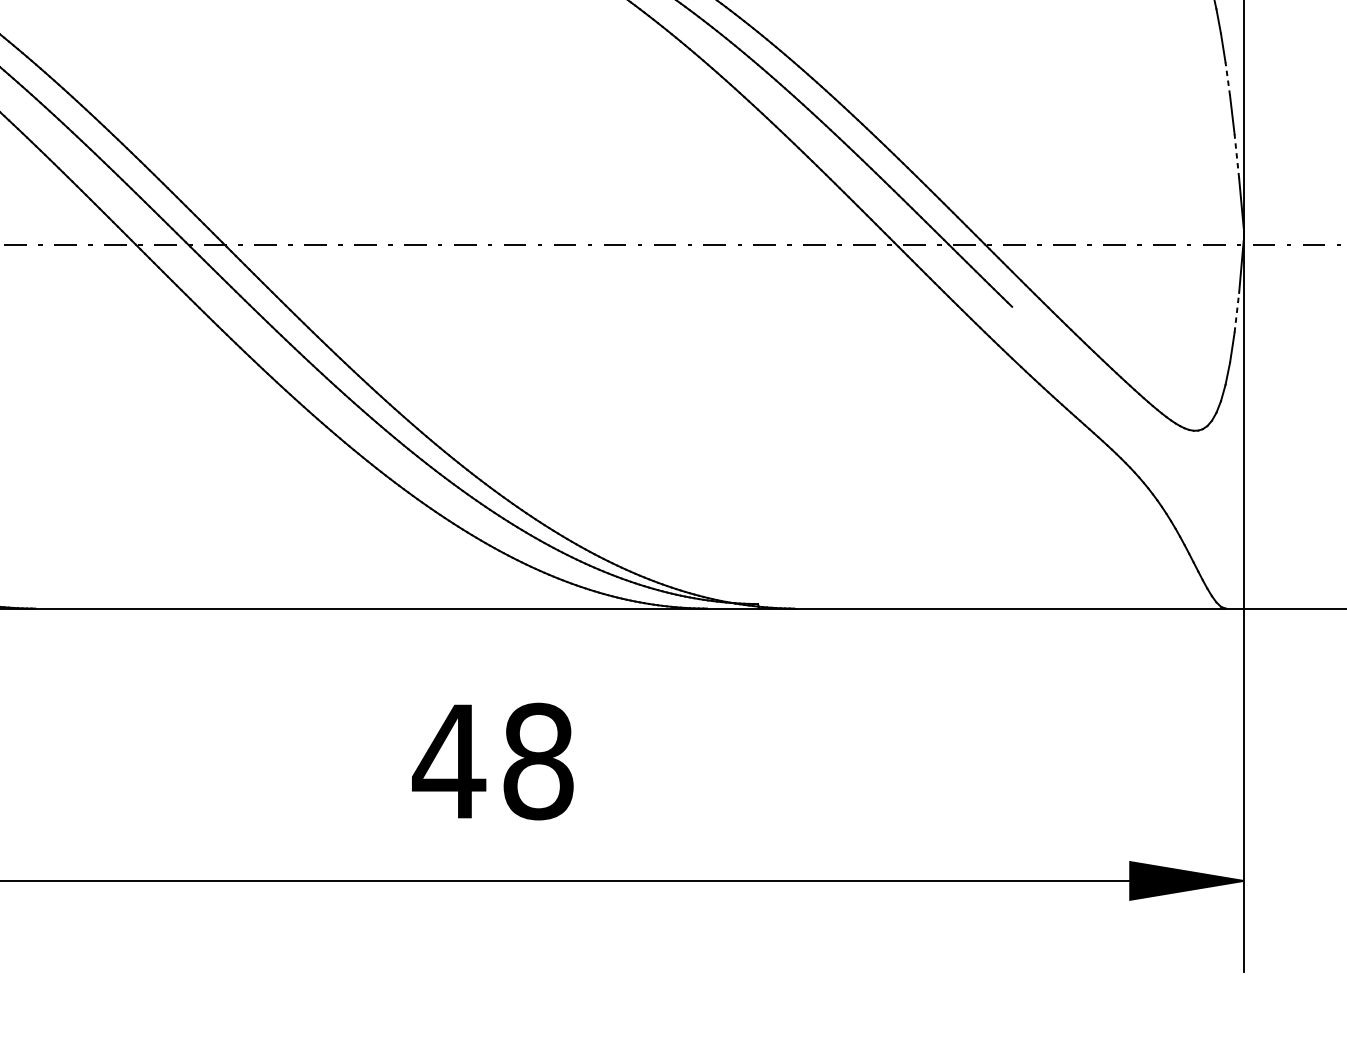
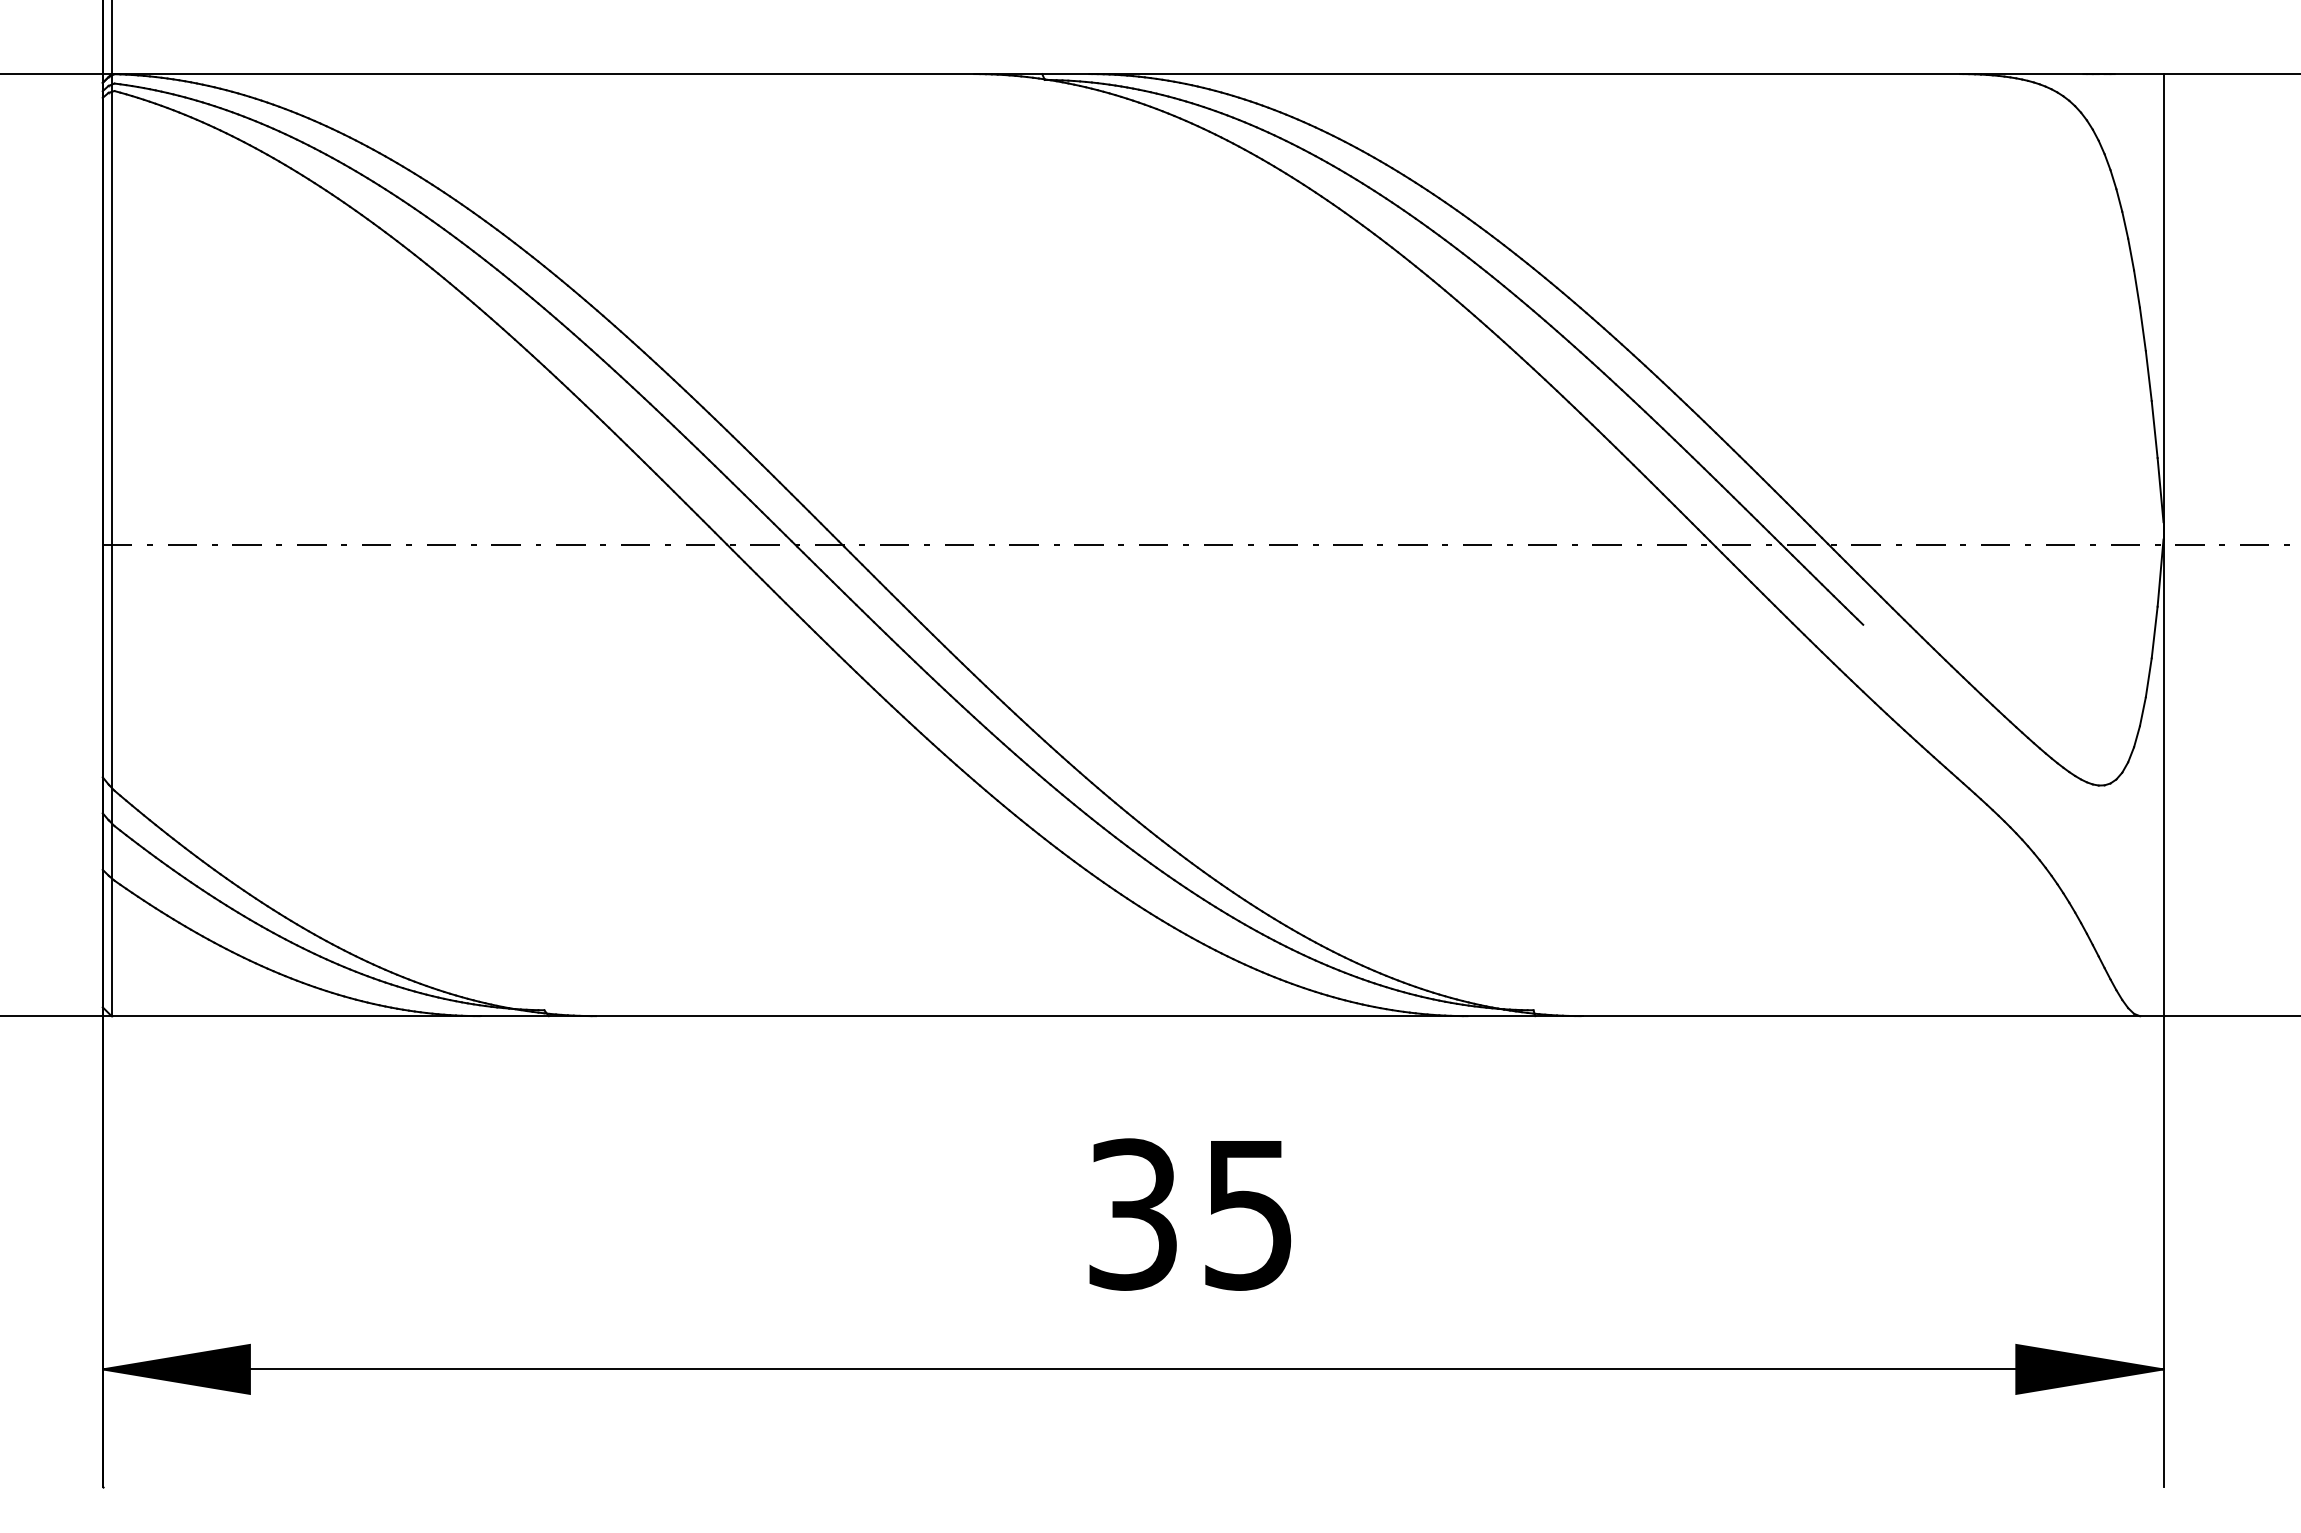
line: (1227, 79) -> (2142, 329), dashed -> solid
line: (1236, 156) -> (2154, 429), dashed -> solid
line: (1236, 312) -> (2154, 632), dashed -> solid
text: (492, 761) -> (1189, 1214), 48 -> 35

